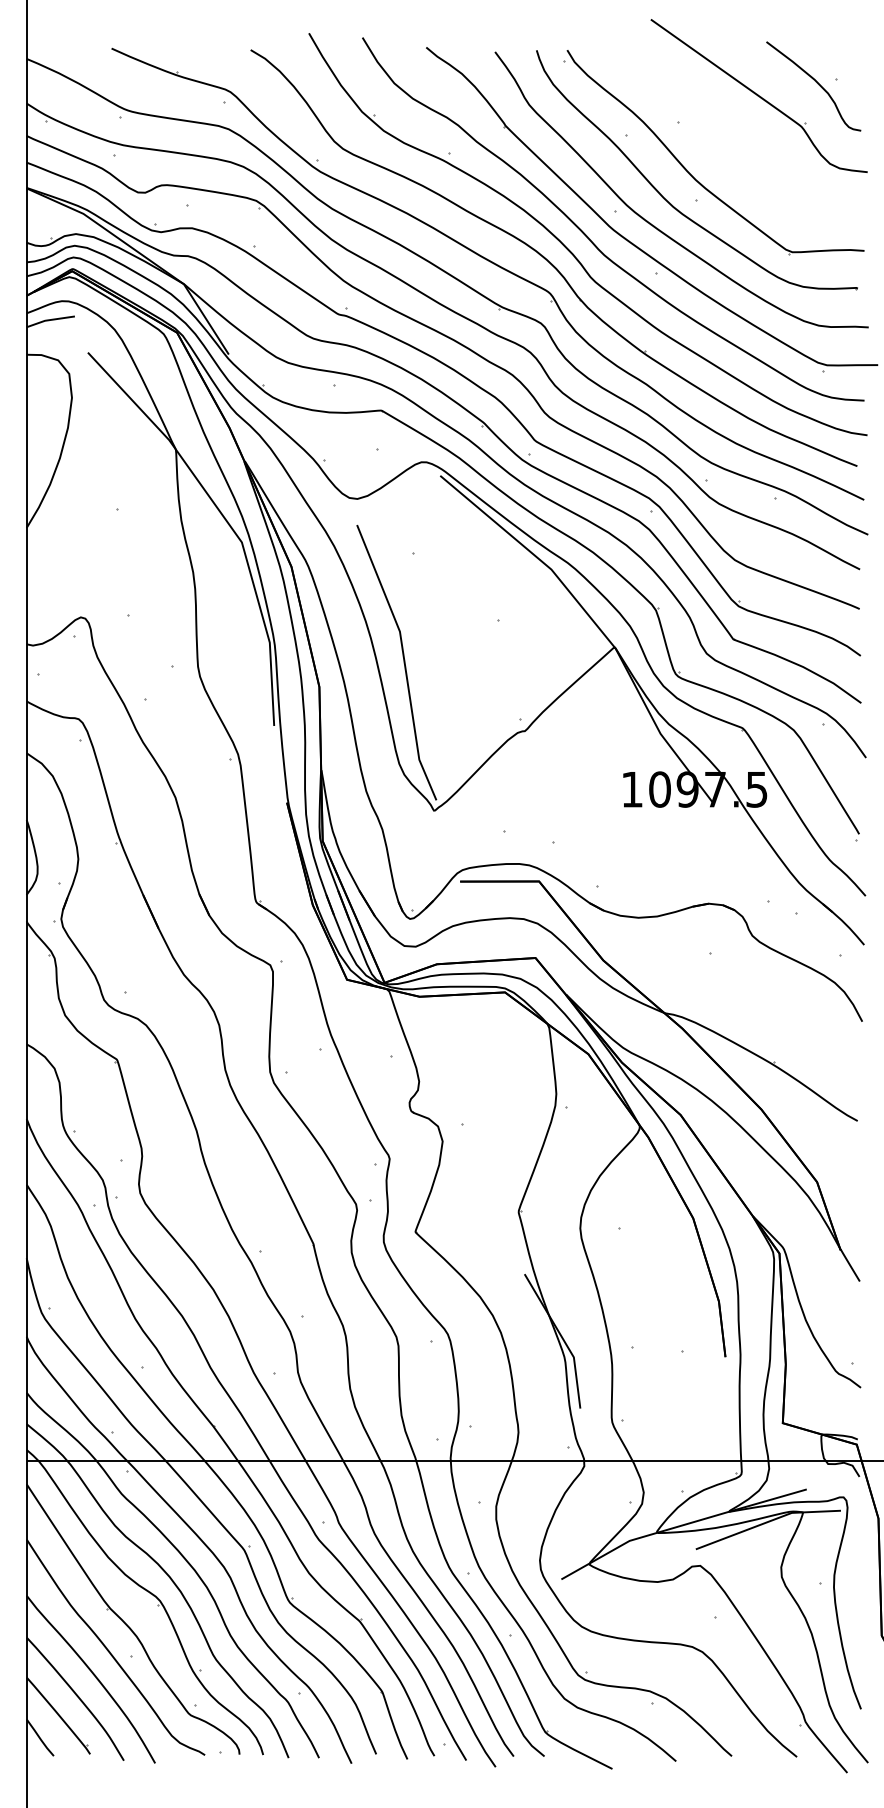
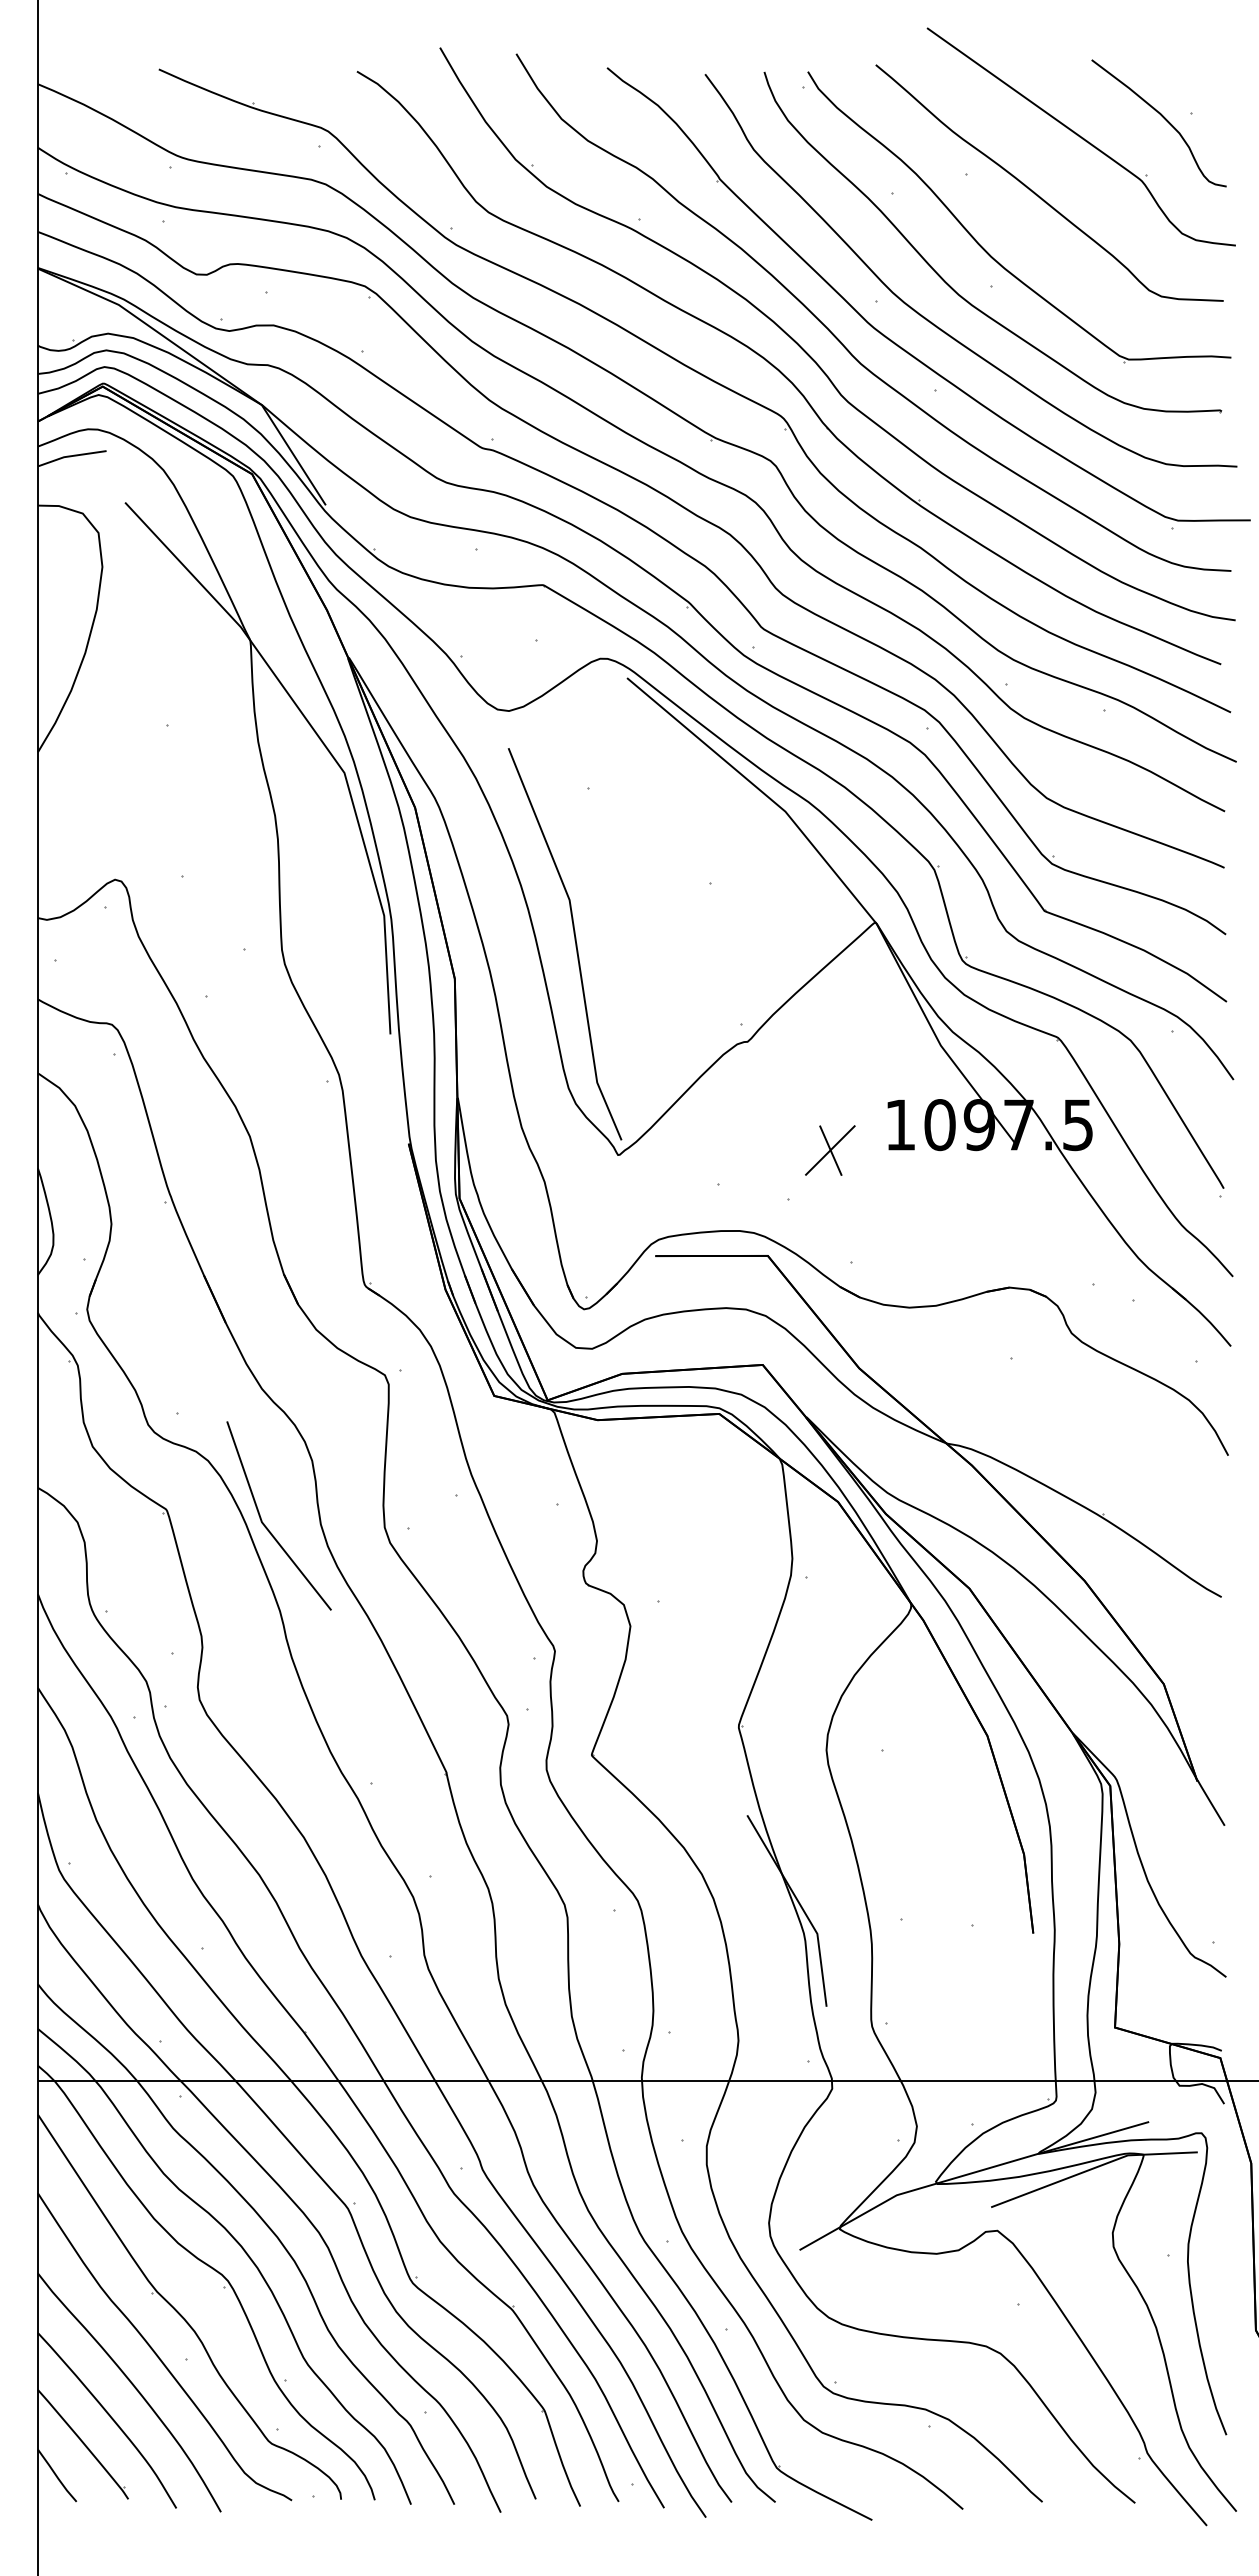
curve: (729, 137) -> (1039, 195), added
part: (583, 807) -> (830, 1150), added
line: (185, 1069) -> (264, 1523), added

